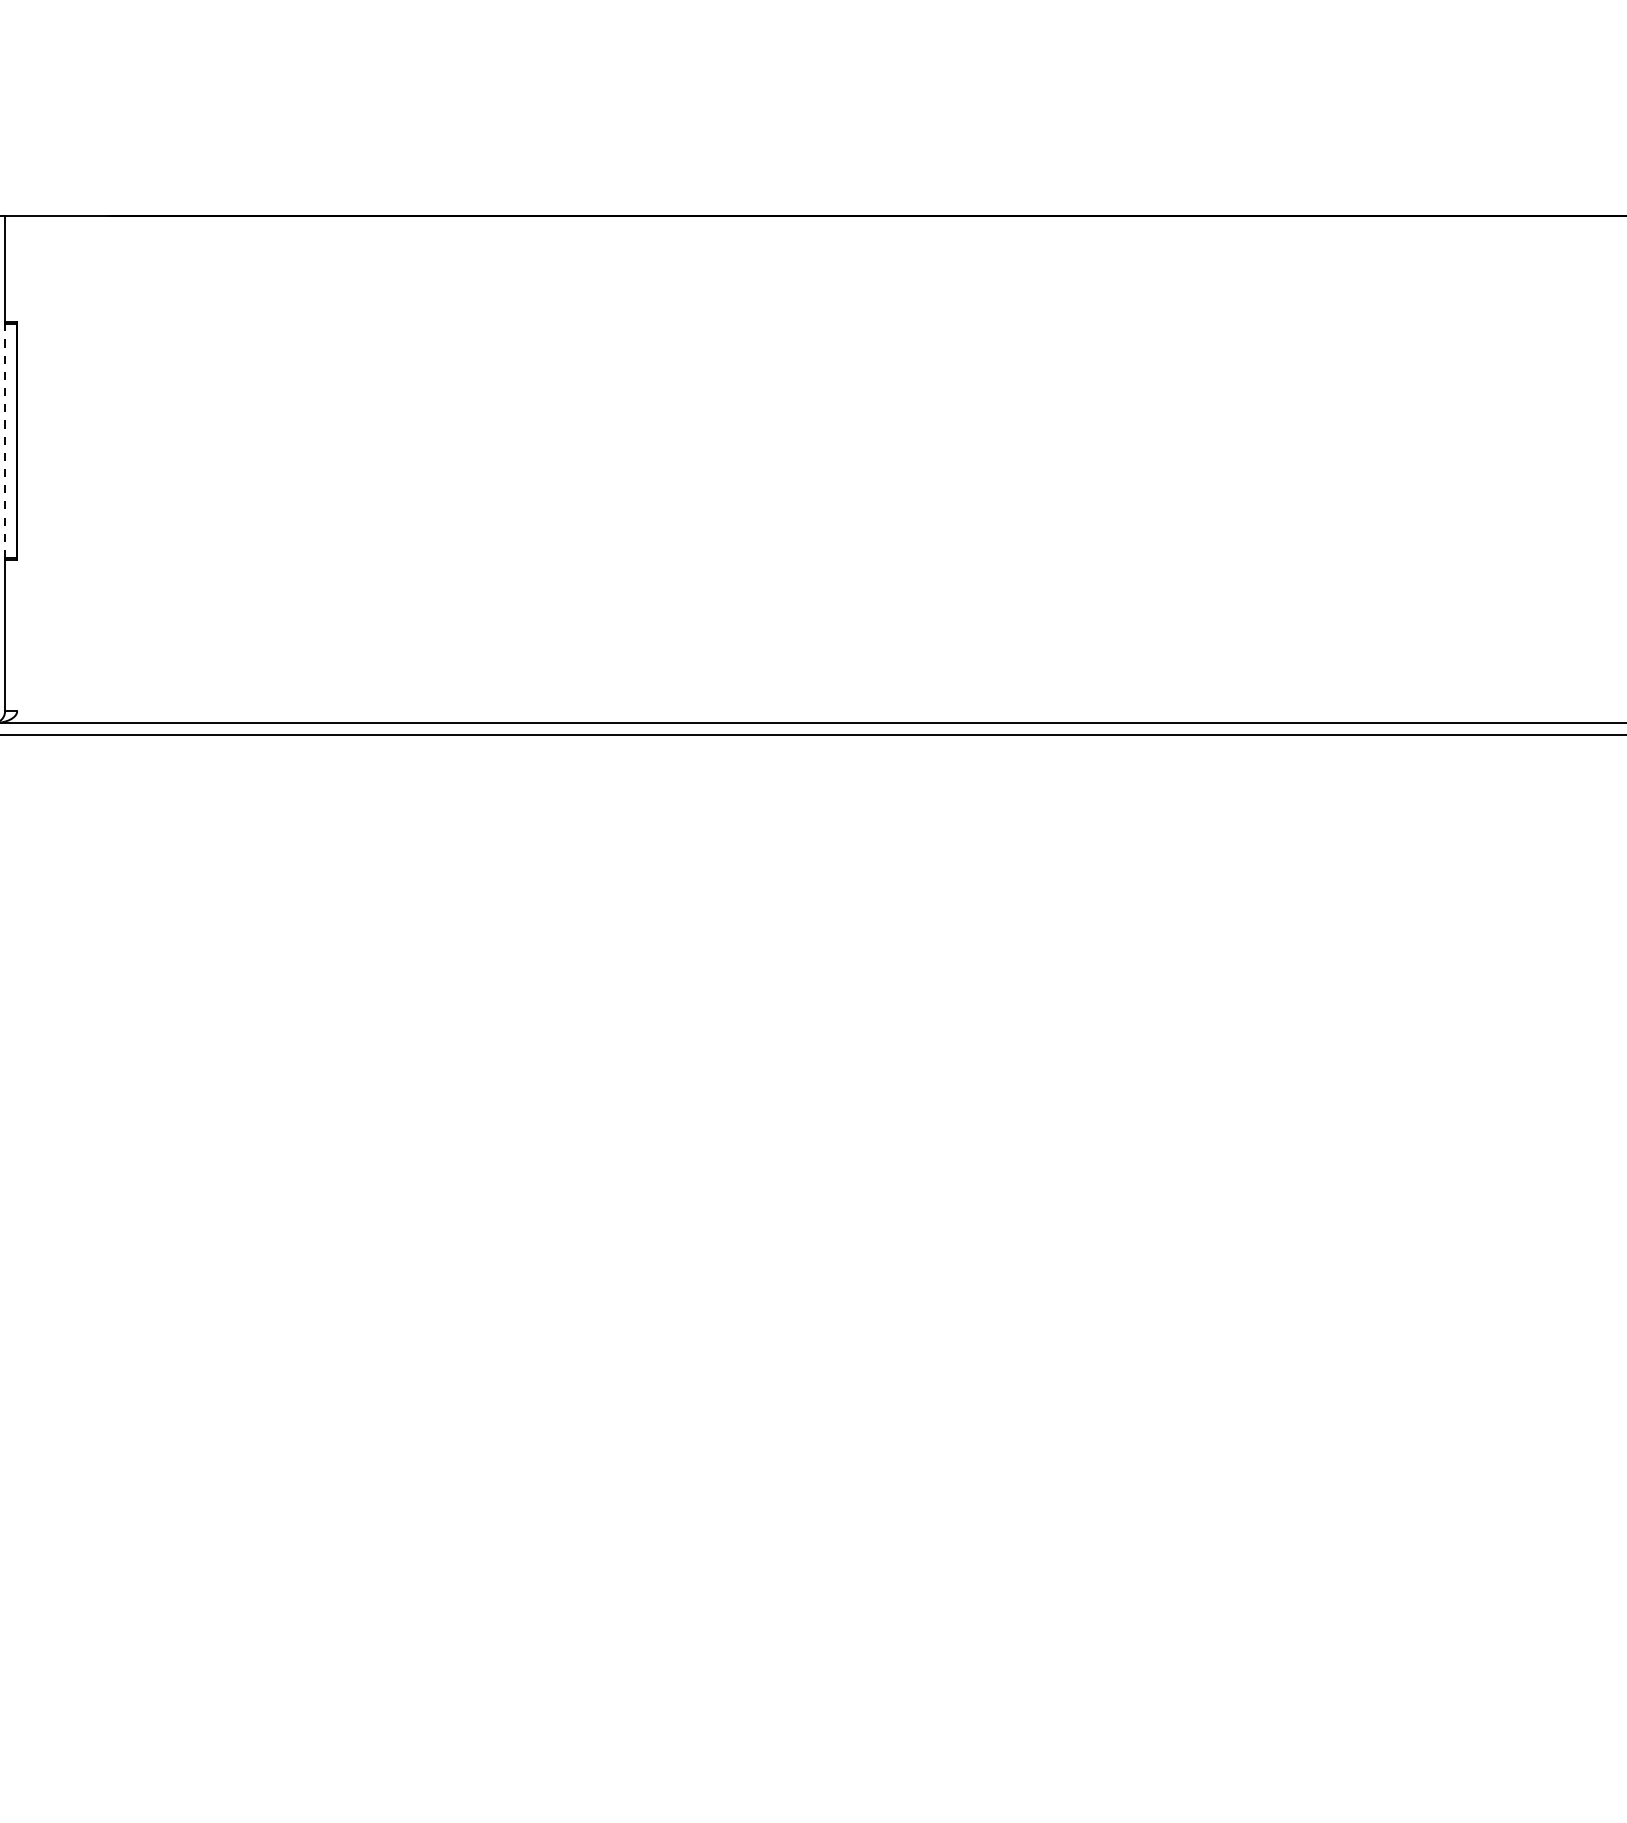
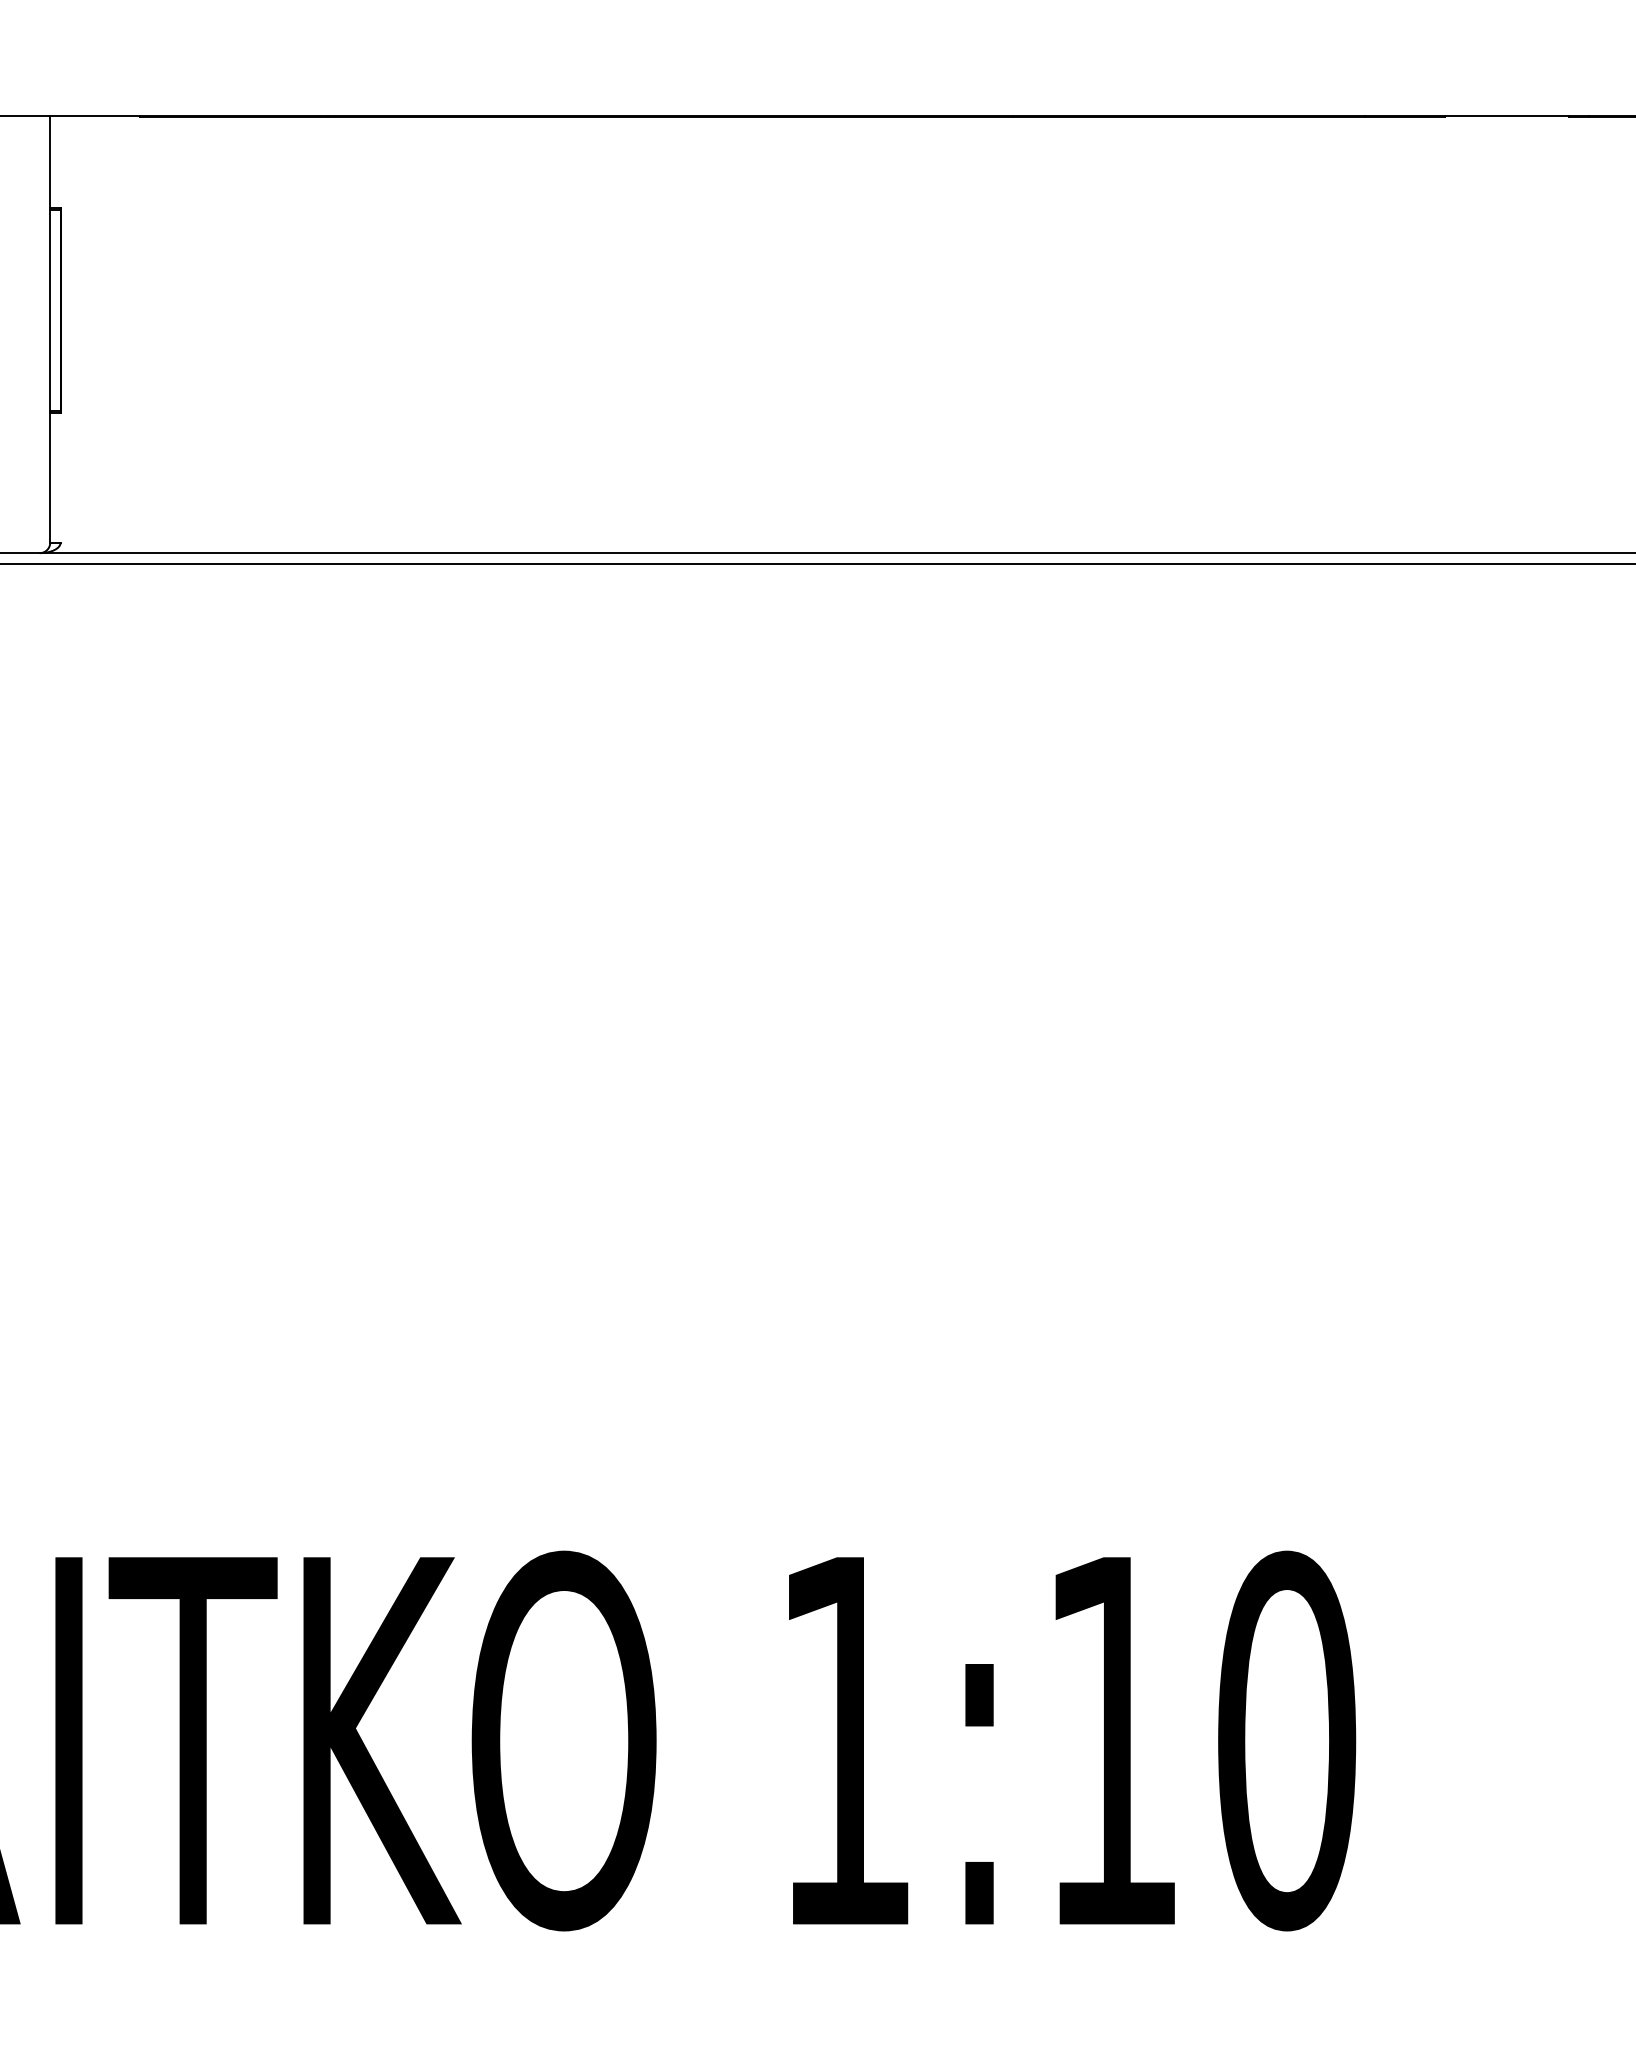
line: (5, 441) -> (50, 310), dashed -> solid

